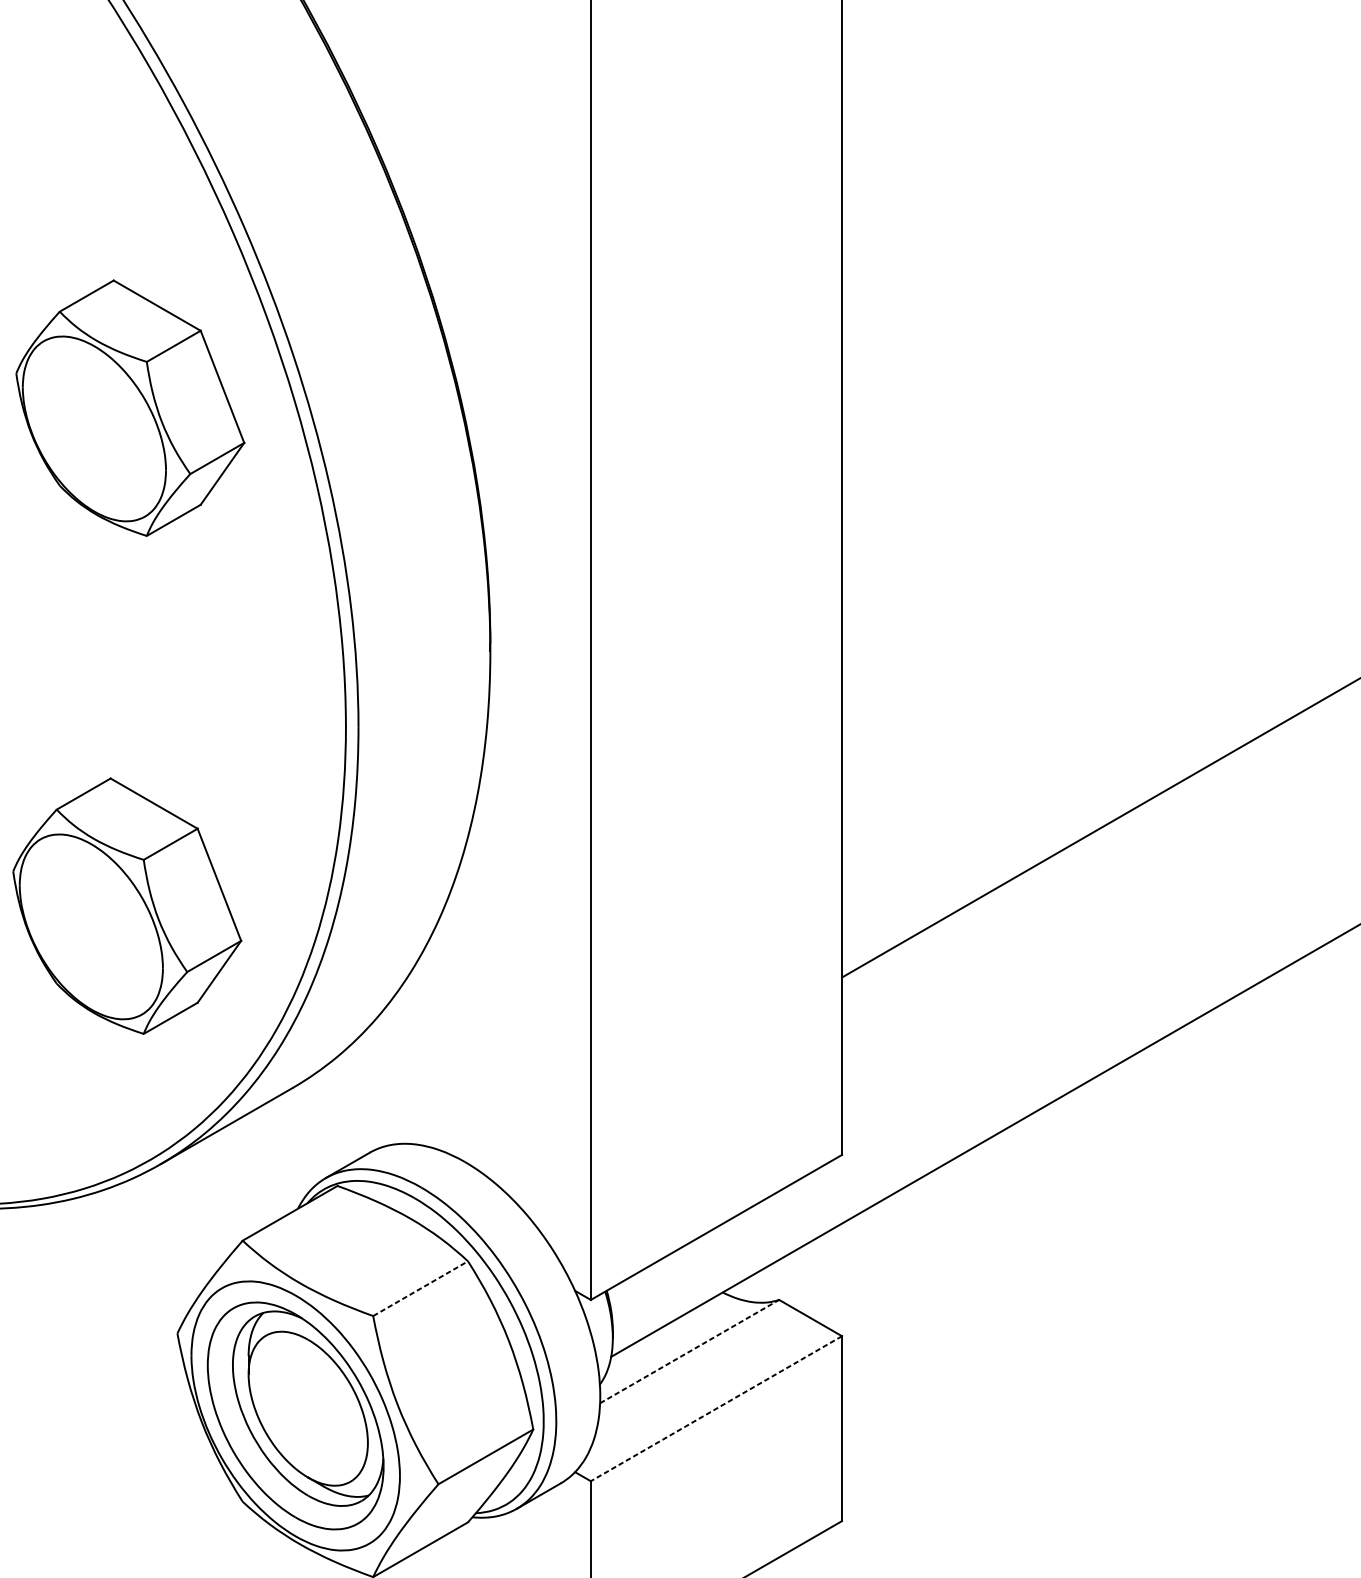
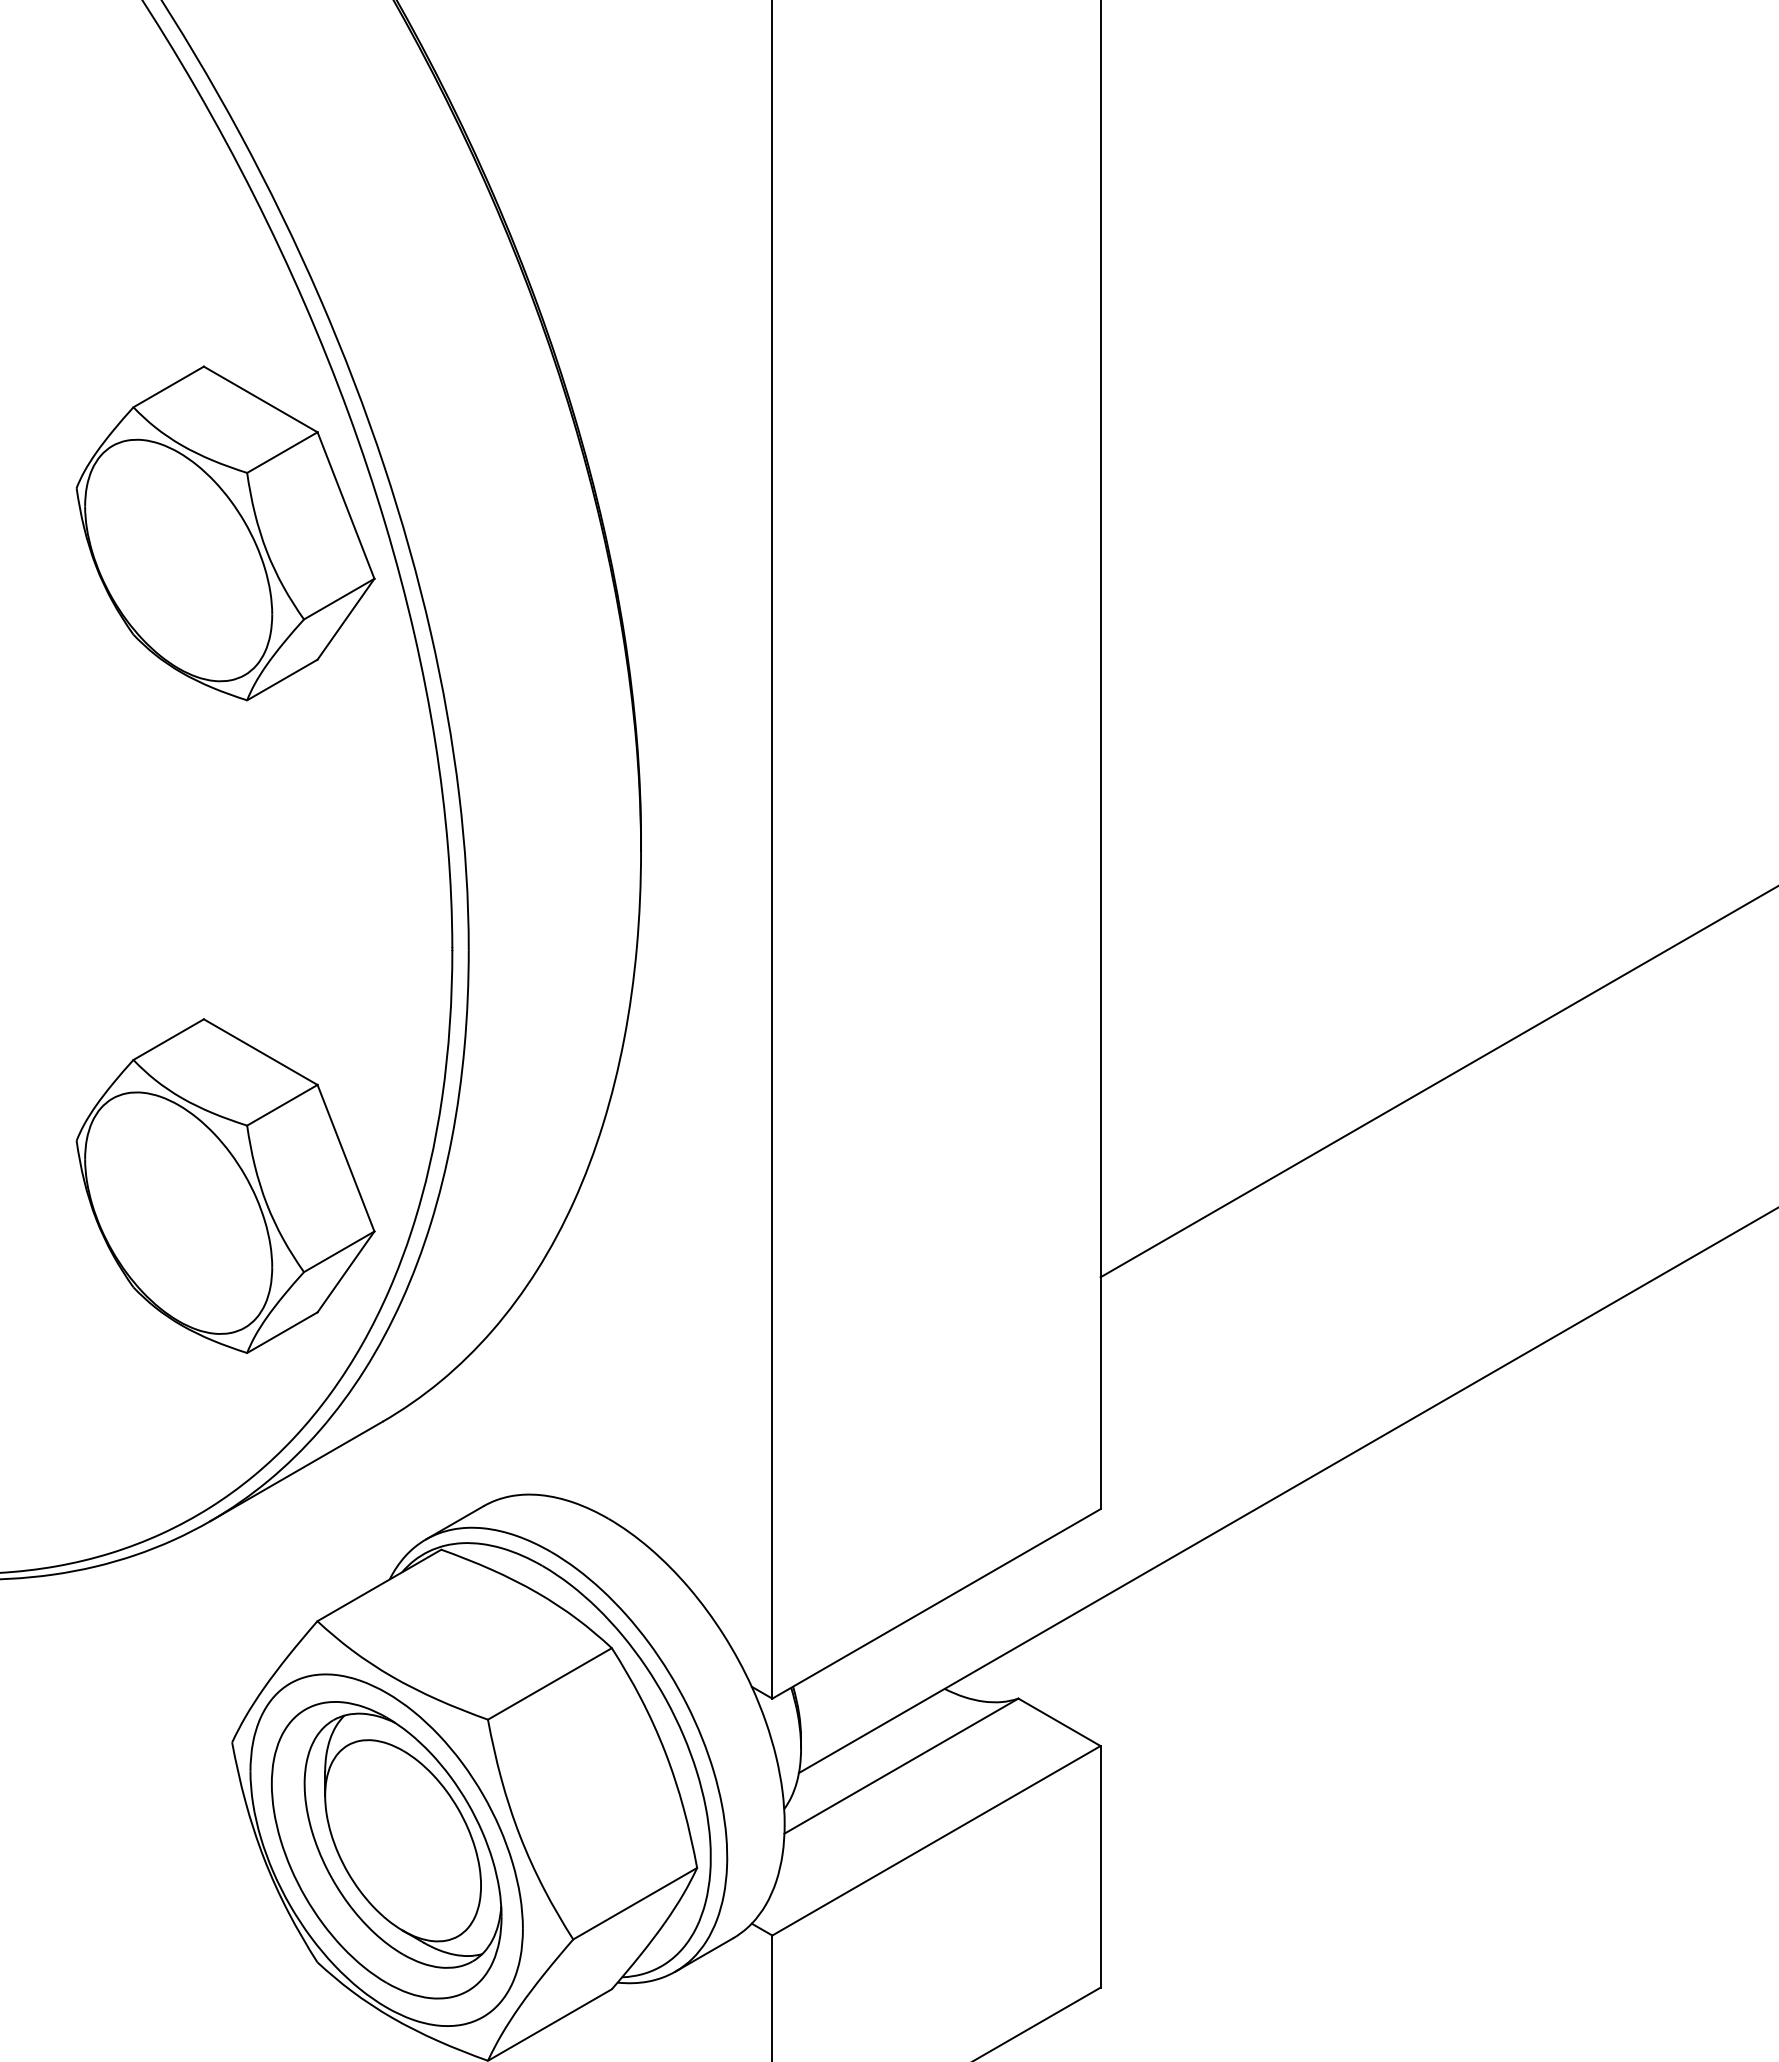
part: (130, 408) -> (225, 533), moved
part: (127, 905) -> (225, 1185), moved
line: (420, 1288) -> (549, 1683), dashed -> solid
line: (689, 1351) -> (901, 1765), dashed -> solid
line: (716, 1409) -> (936, 1841), dashed -> solid

